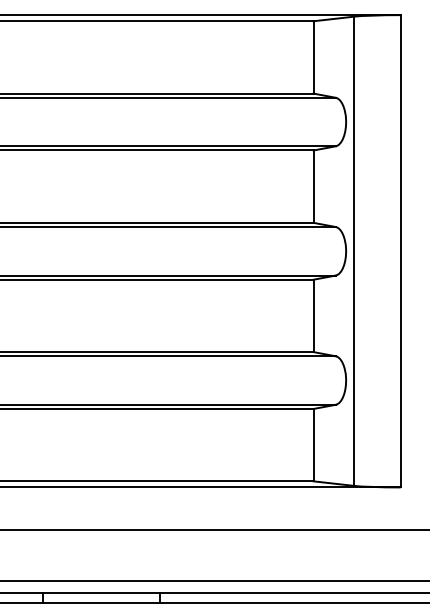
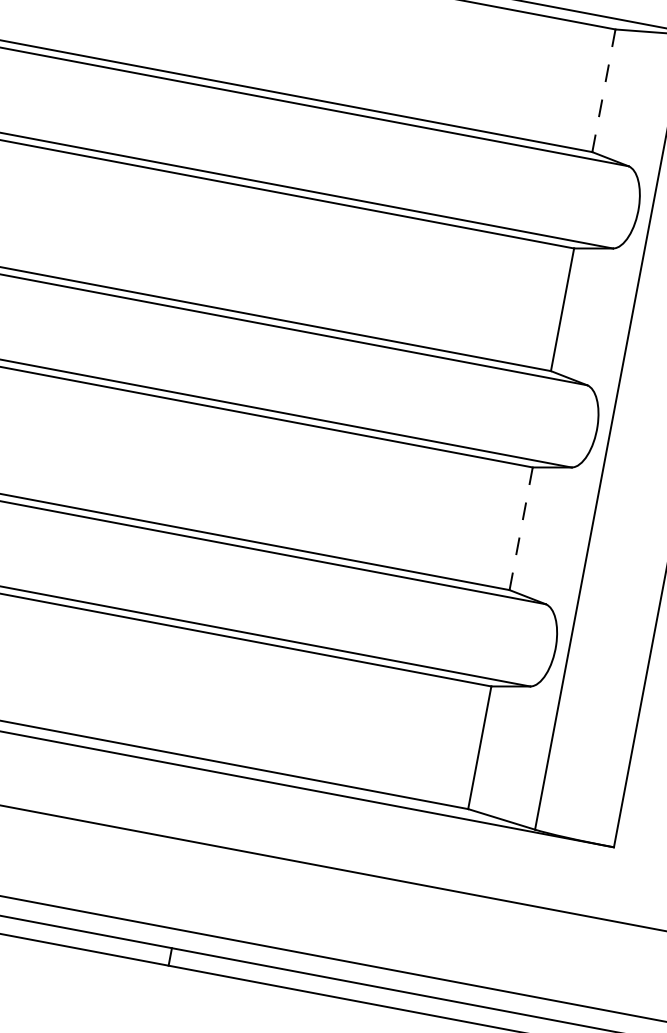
line: (313, 56) -> (604, 89), solid -> dashed
line: (313, 315) -> (521, 528), solid -> dashed

